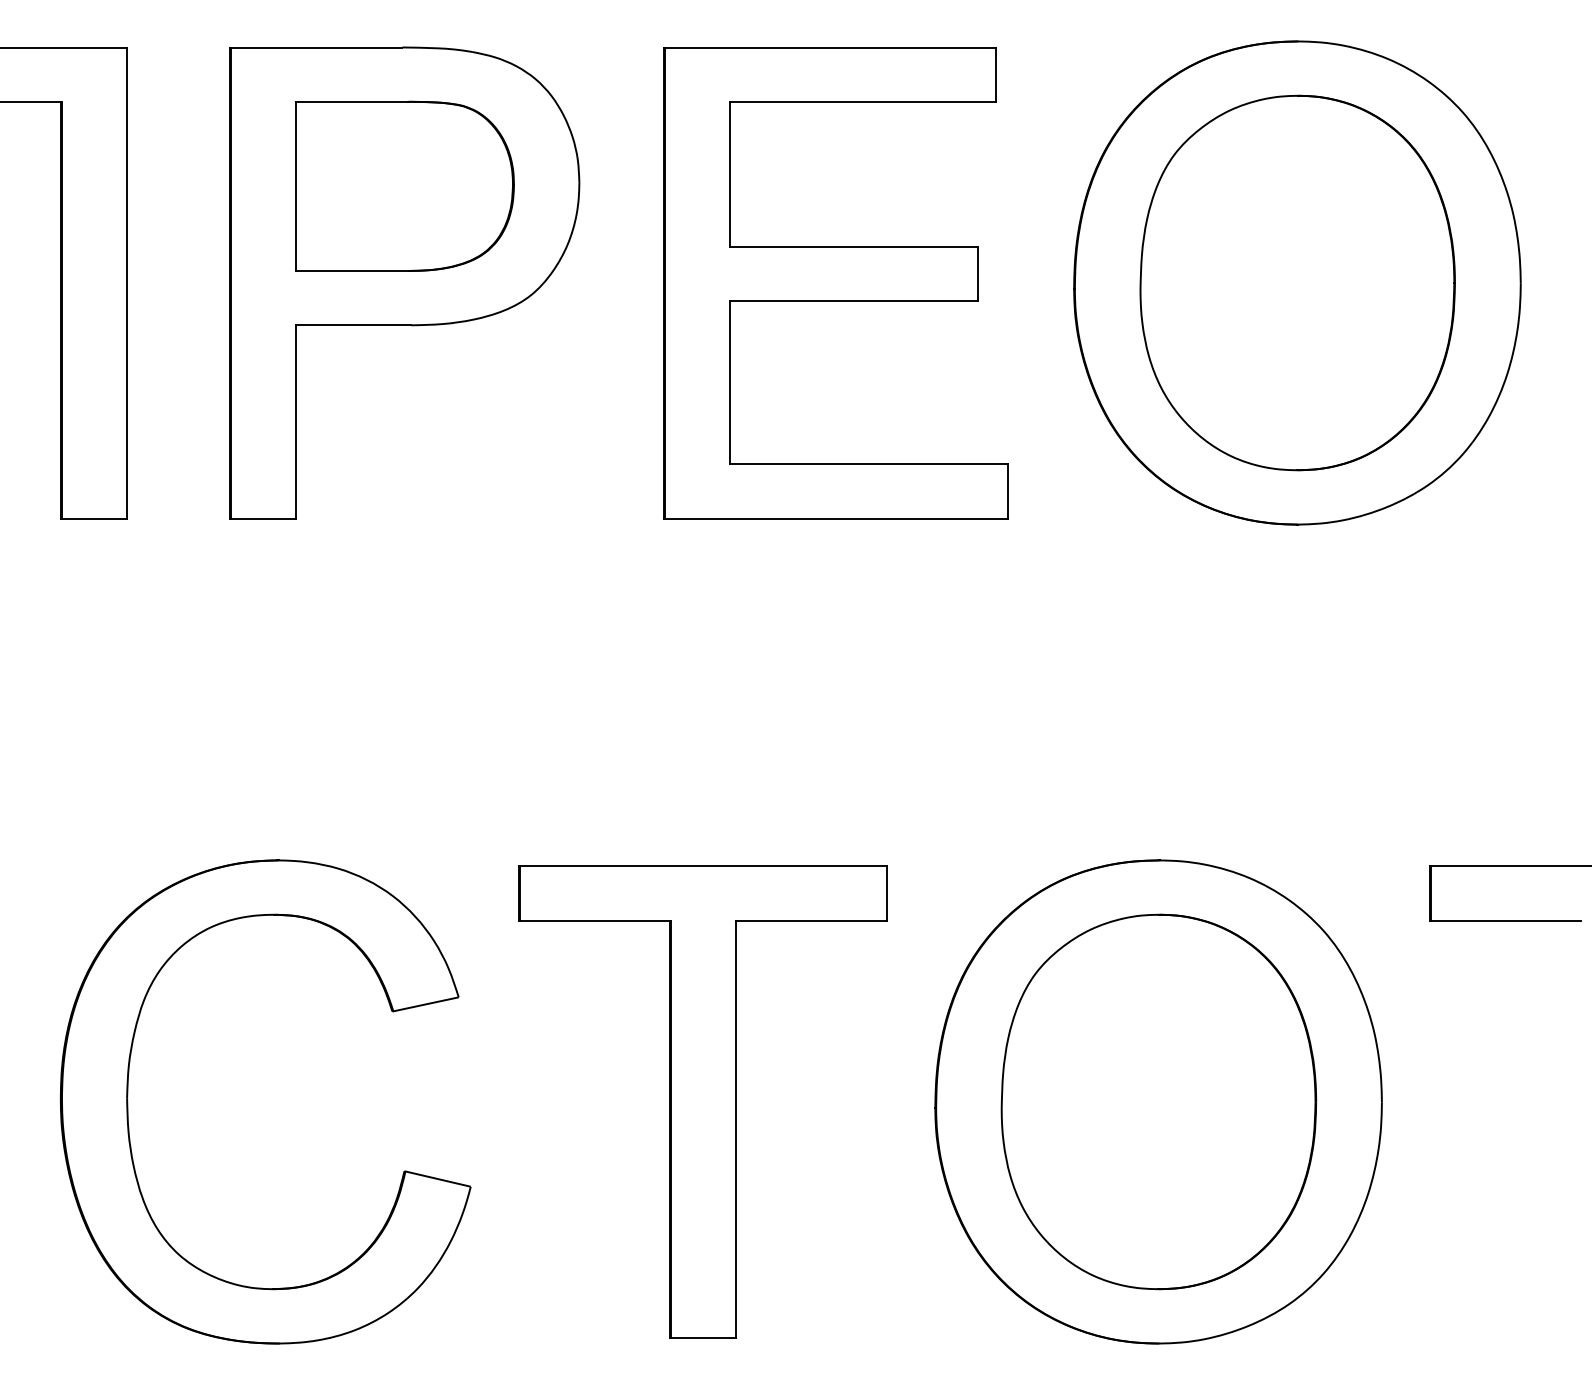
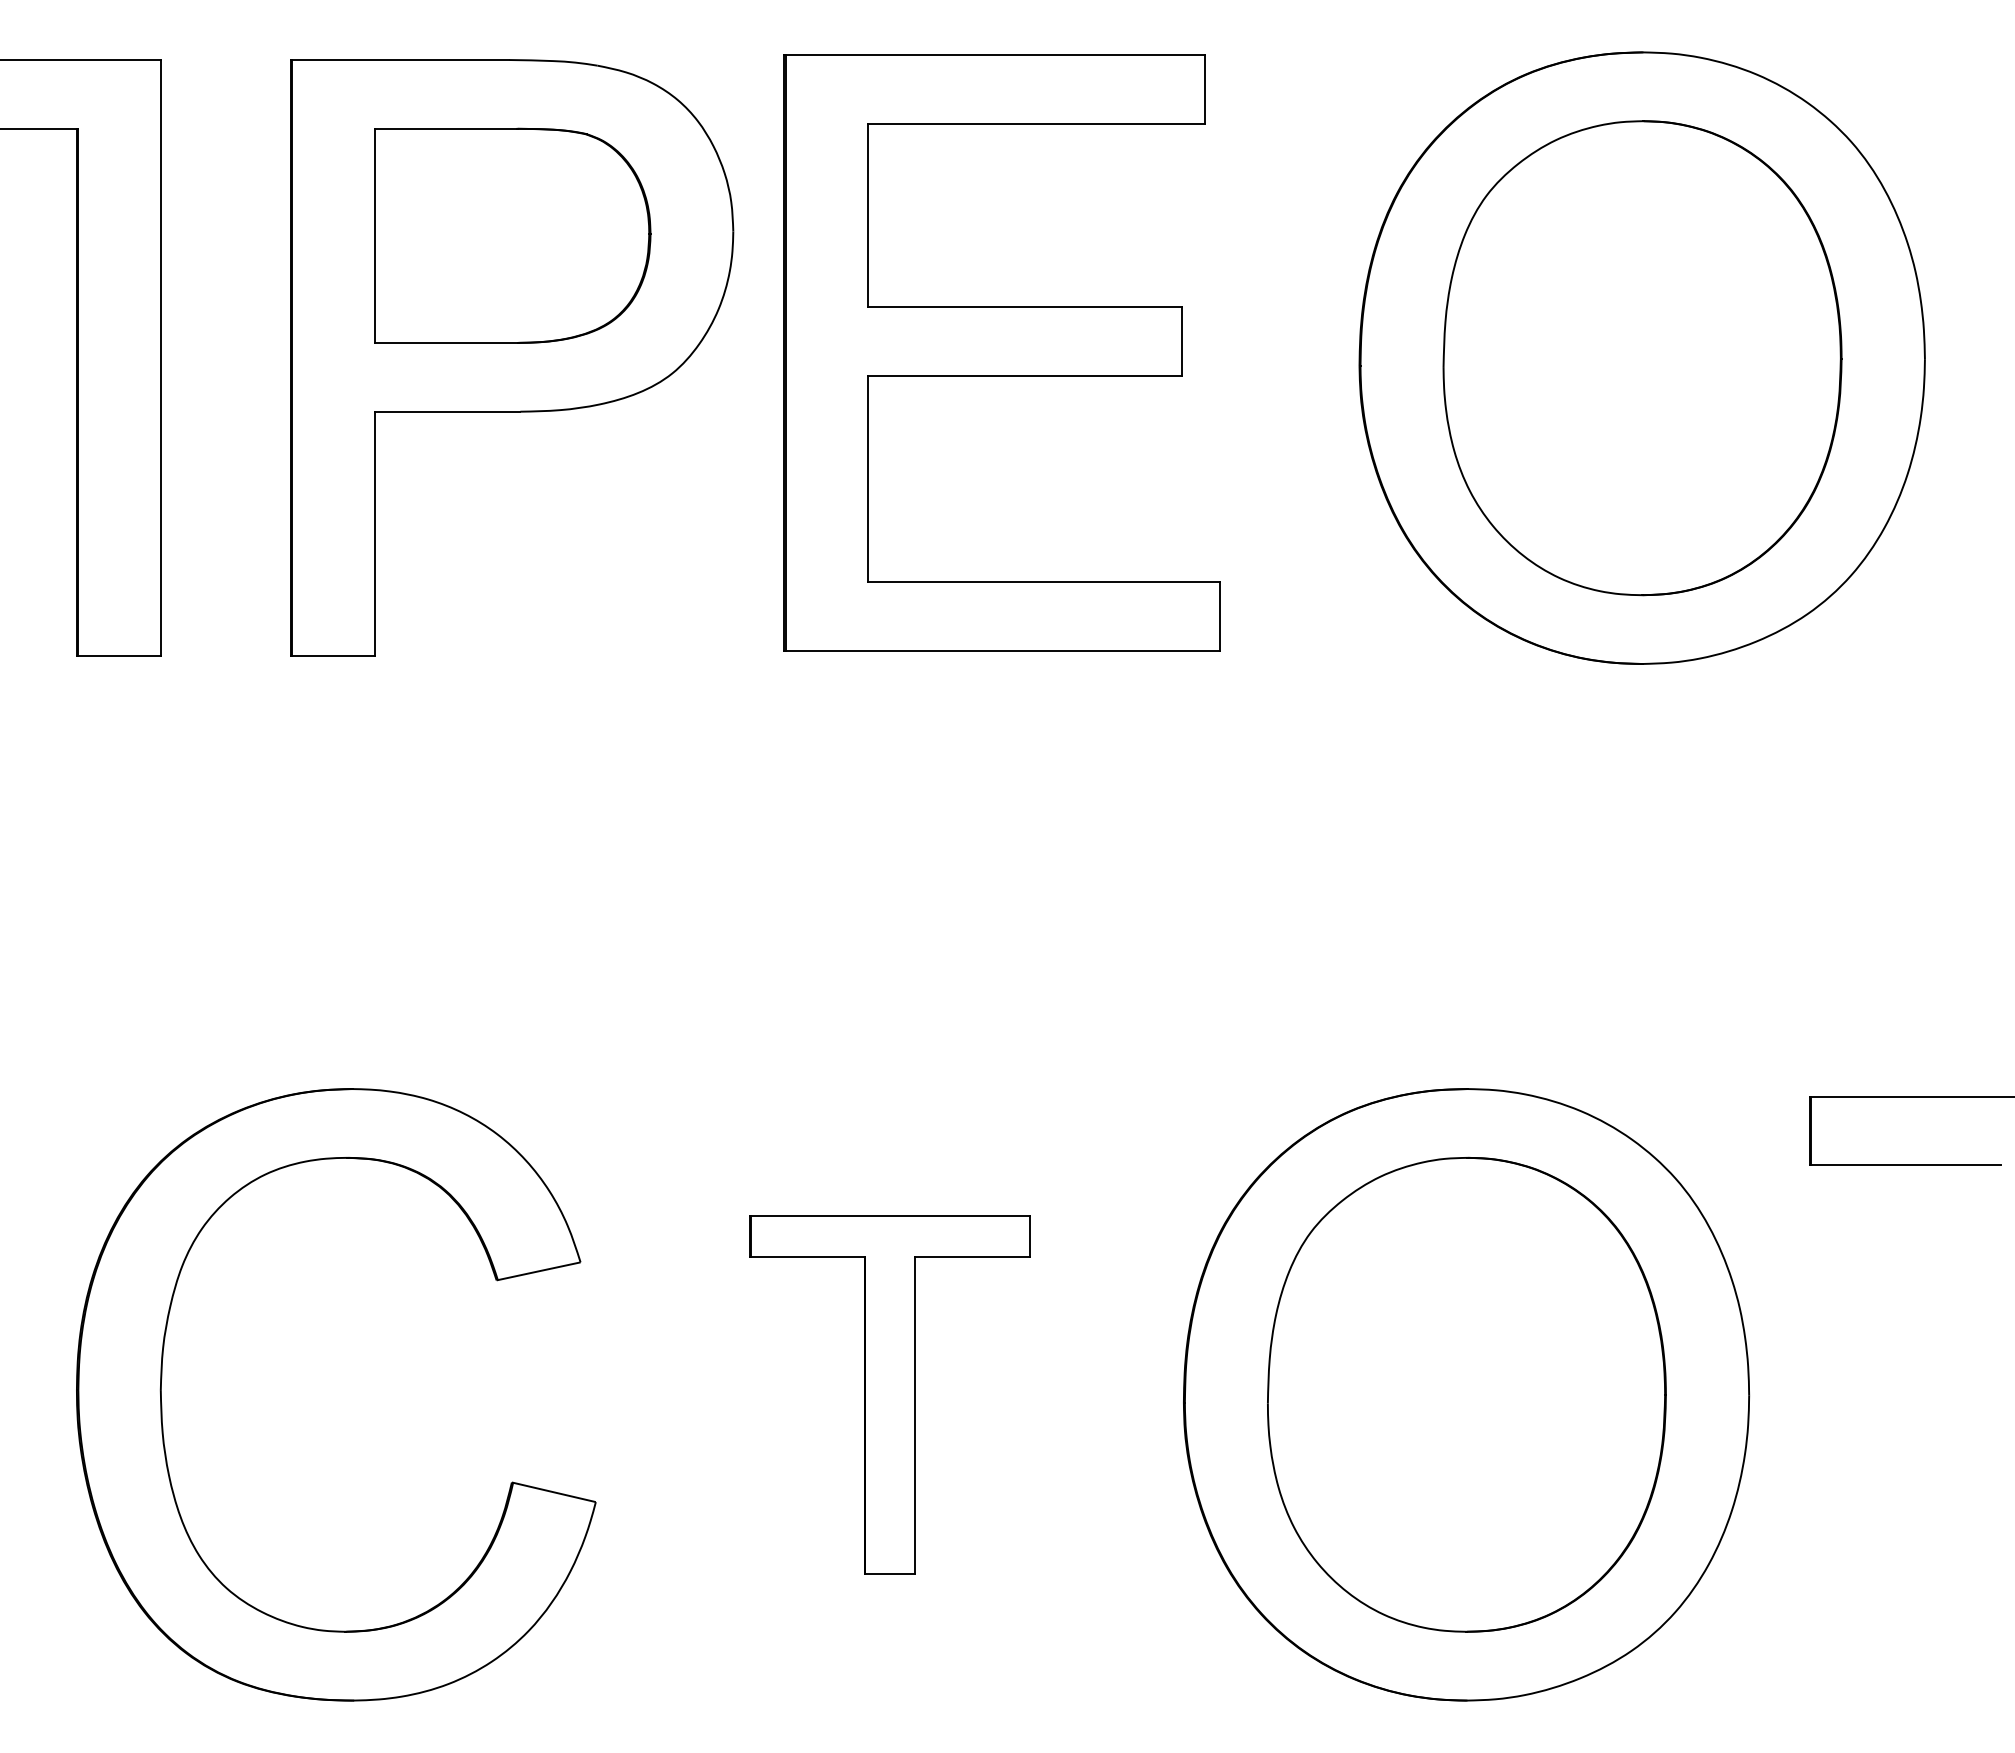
part: (835, 283) -> (1001, 353), moved
part: (702, 1101) -> (889, 1394), size x0.6

